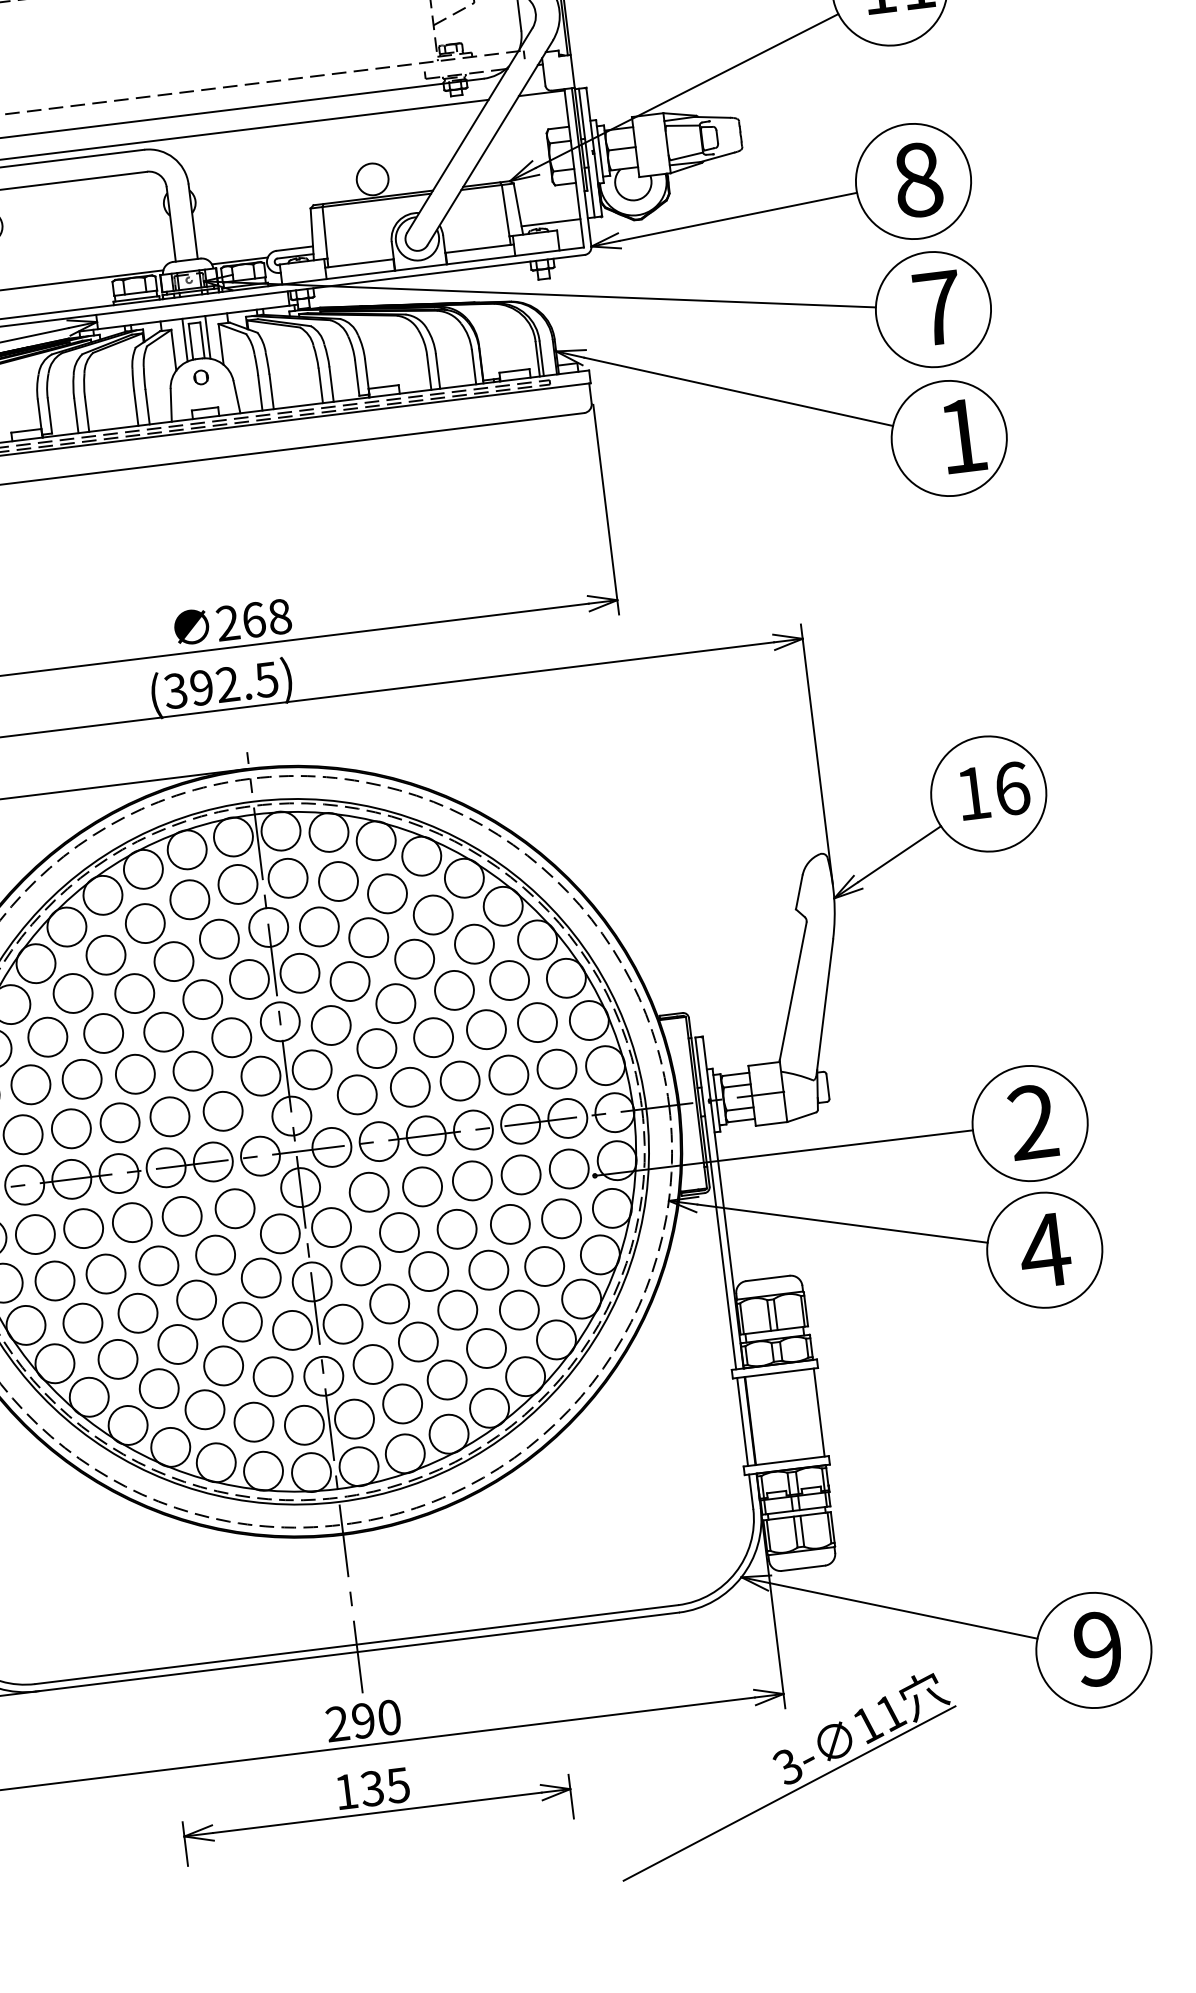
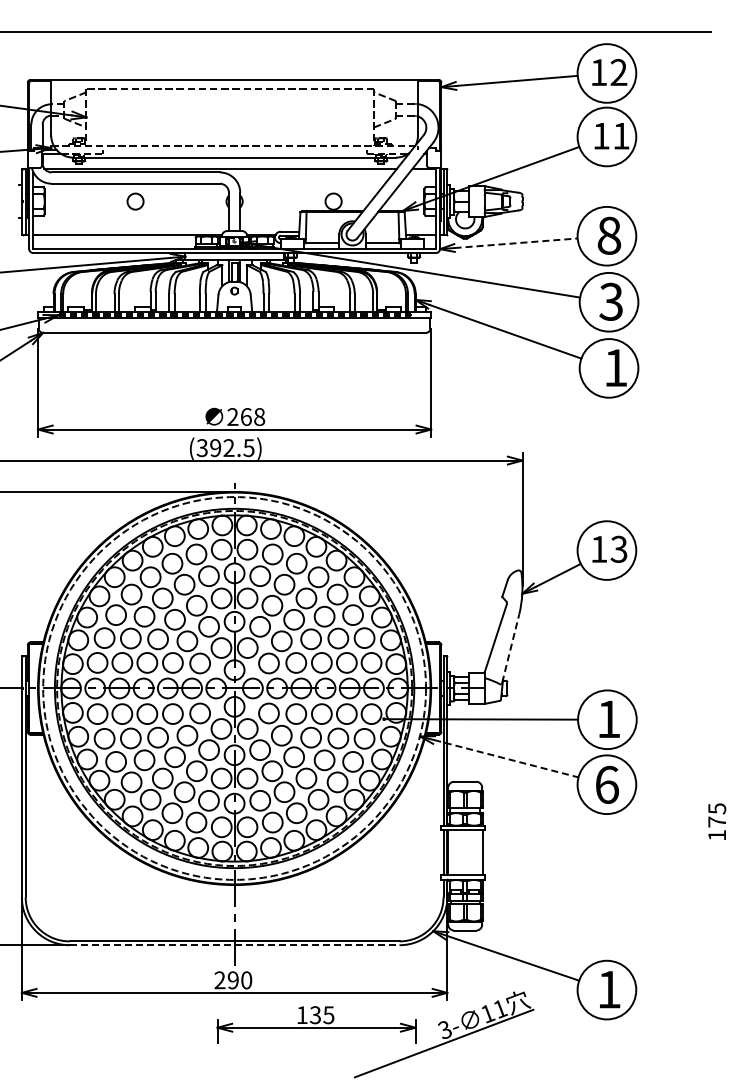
line: (739, 217) -> (516, 243), solid -> dashed
text: (938, 307) -> (611, 301), 7 -> 3
text: (1010, 787) -> (618, 548), 16 -> 13
line: (824, 1007) -> (510, 648), solid -> dashed
text: (1031, 1120) -> (608, 718), 2 -> 1
line: (842, 1223) -> (506, 758), solid -> dashed
text: (1043, 1249) -> (606, 784), 4 -> 6
text: (1096, 1648) -> (608, 989), 9 -> 1
line: (357, 1652) -> (234, 945), solid -> dashed
part: (376, 1806) -> (316, 1024), moved

